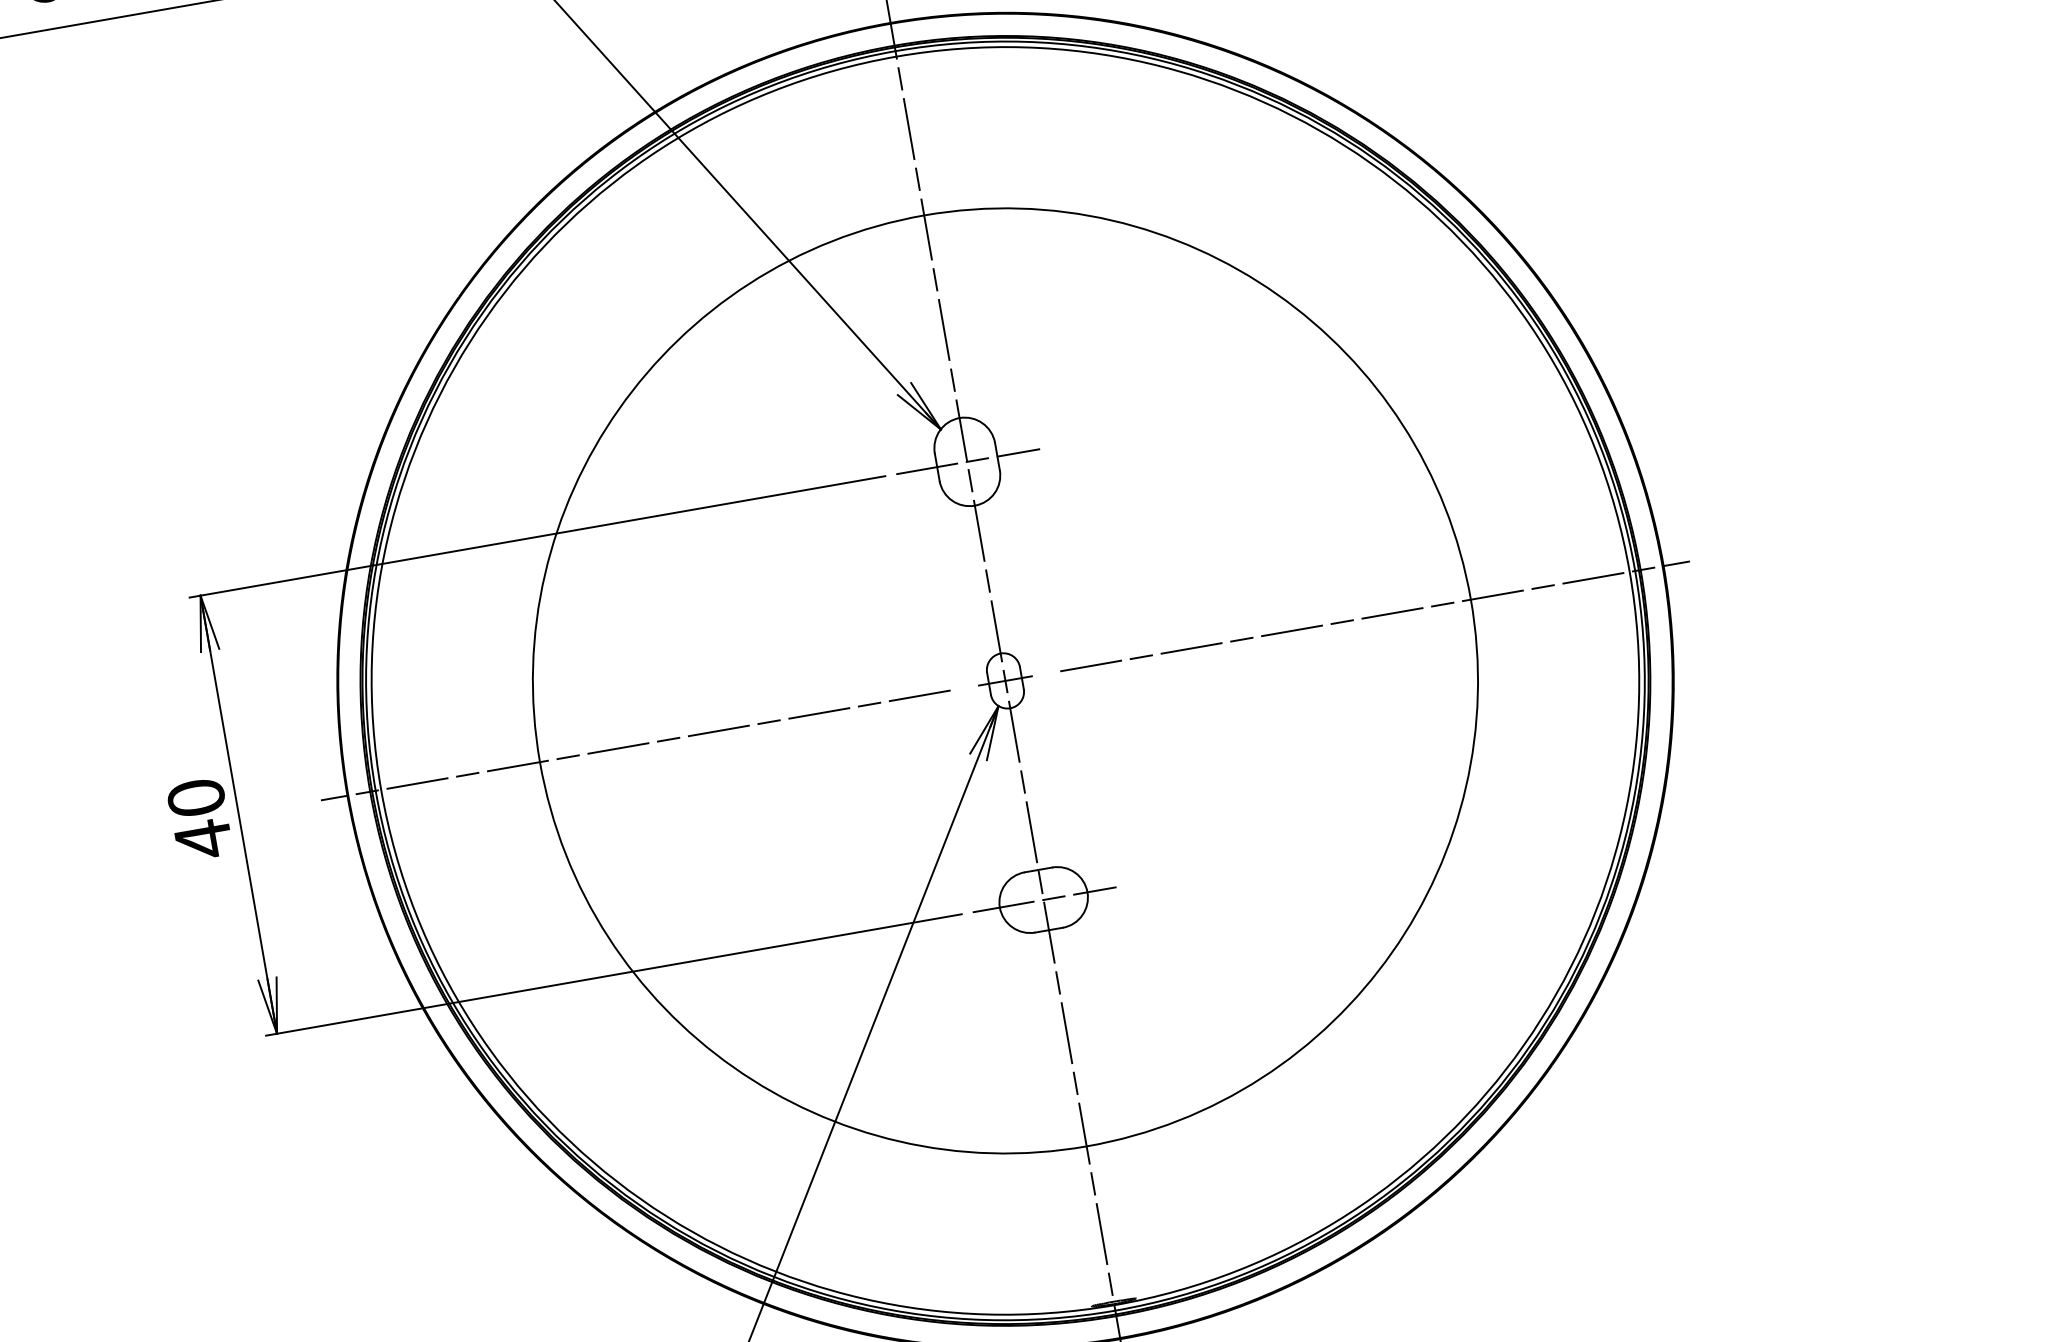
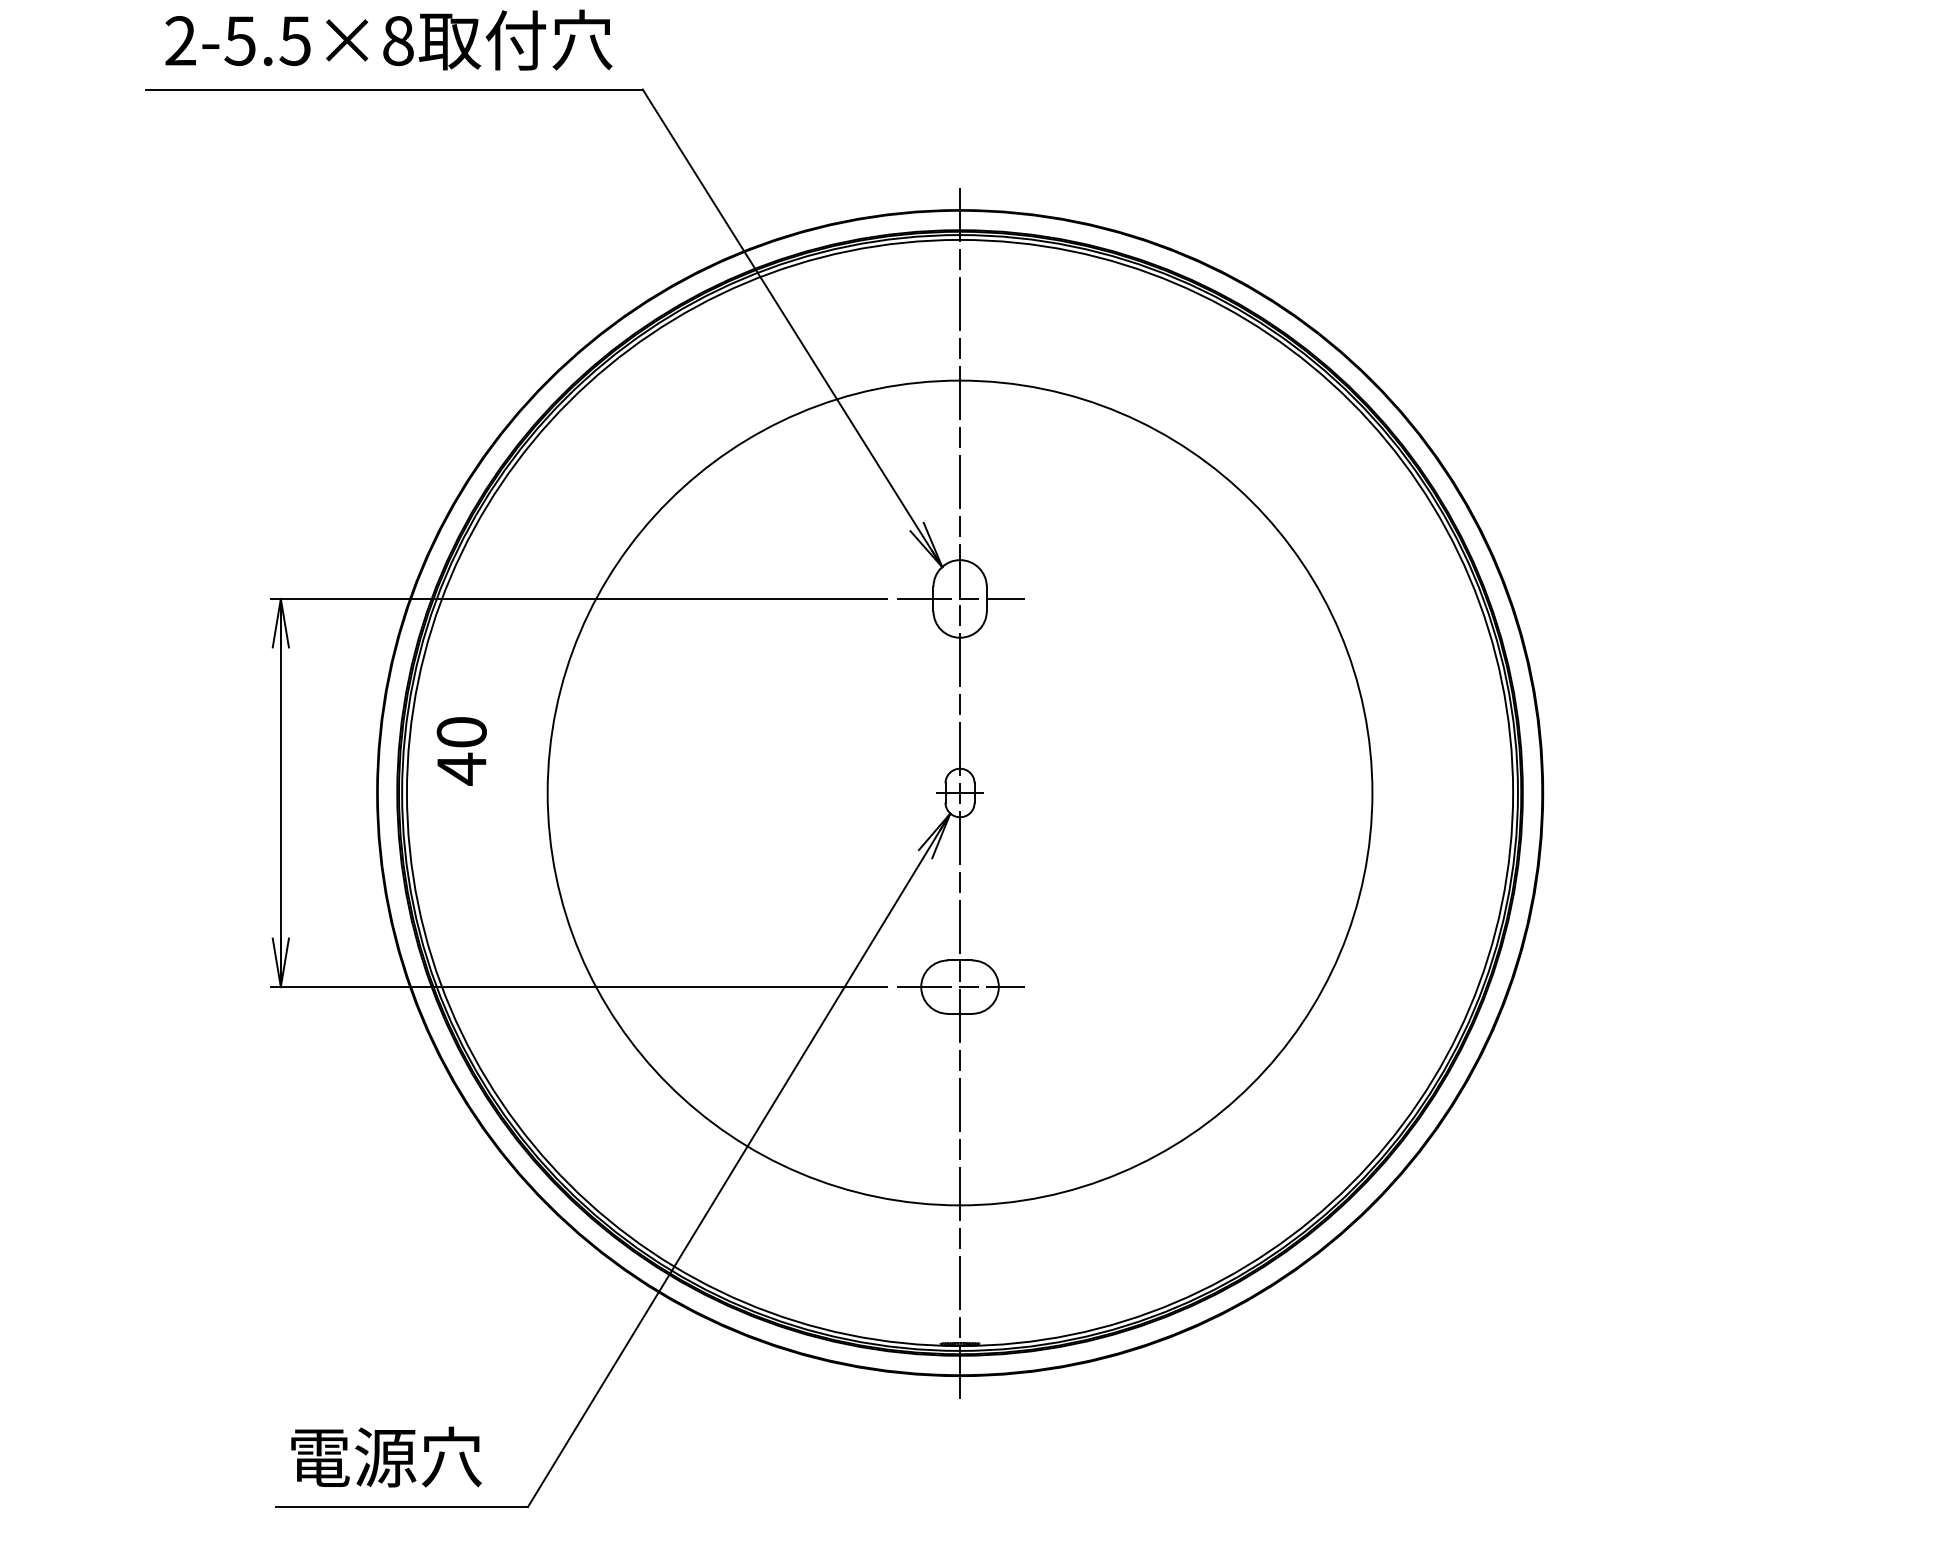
line: (1375, 616) -> (1287, 793), removed
line: (635, 746) -> (632, 793), removed
text: (199, 819) -> (461, 751), moved

